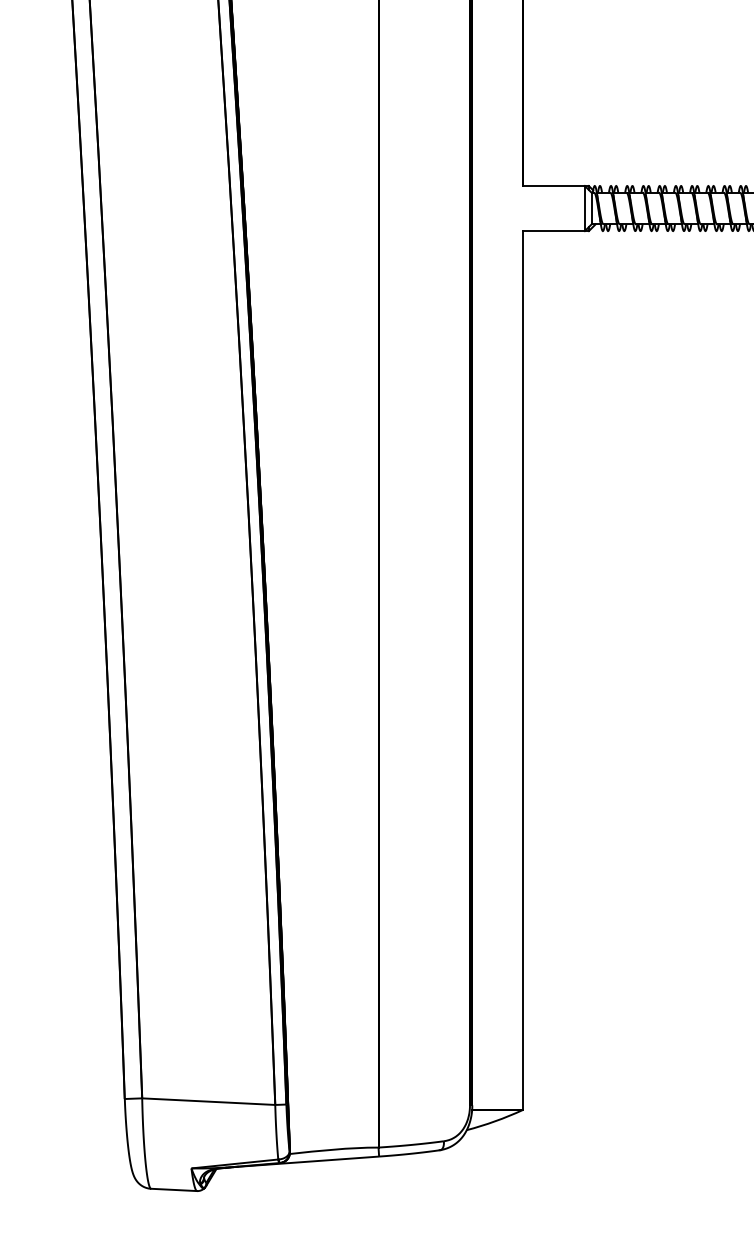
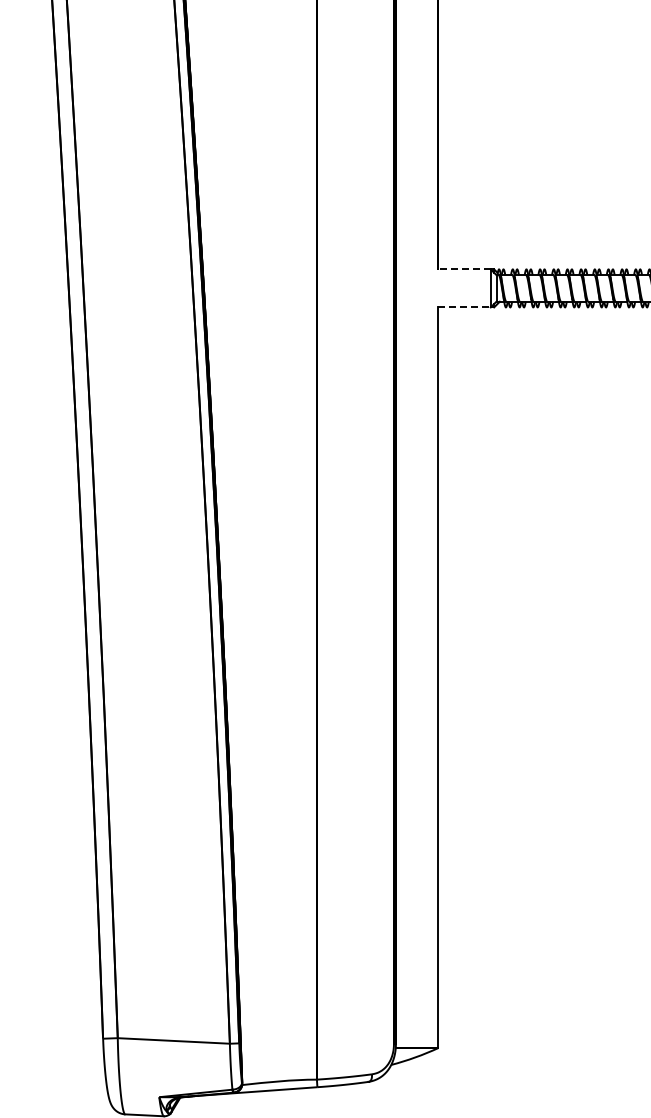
line: (553, 186) -> (464, 269), solid -> dashed
line: (554, 231) -> (465, 307), solid -> dashed

